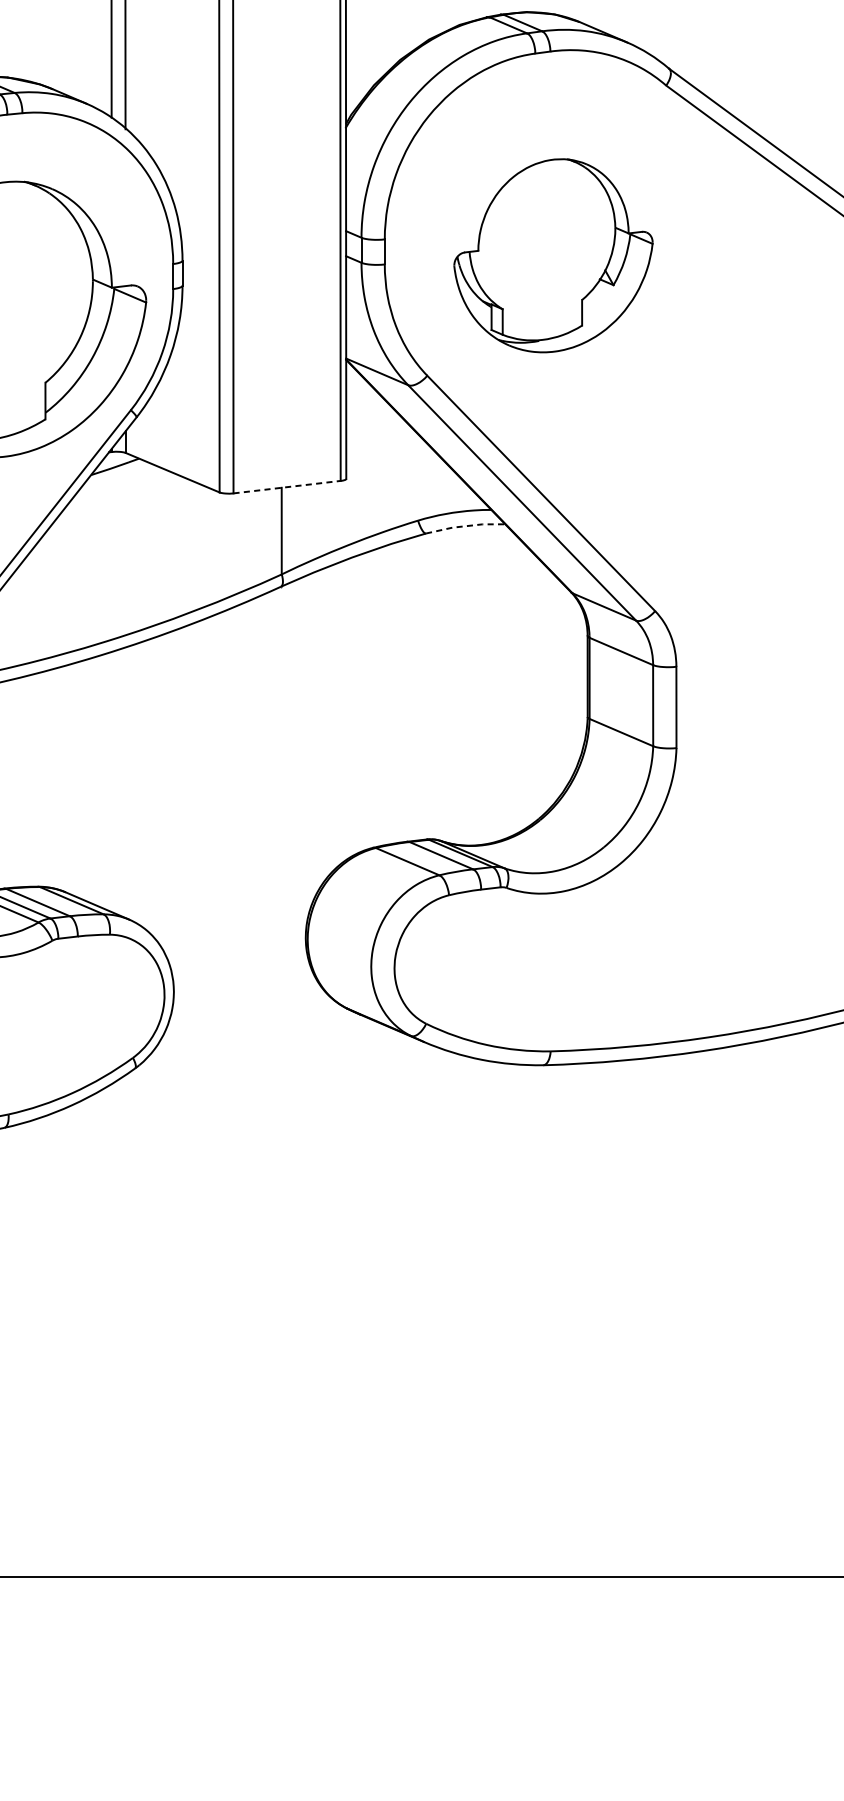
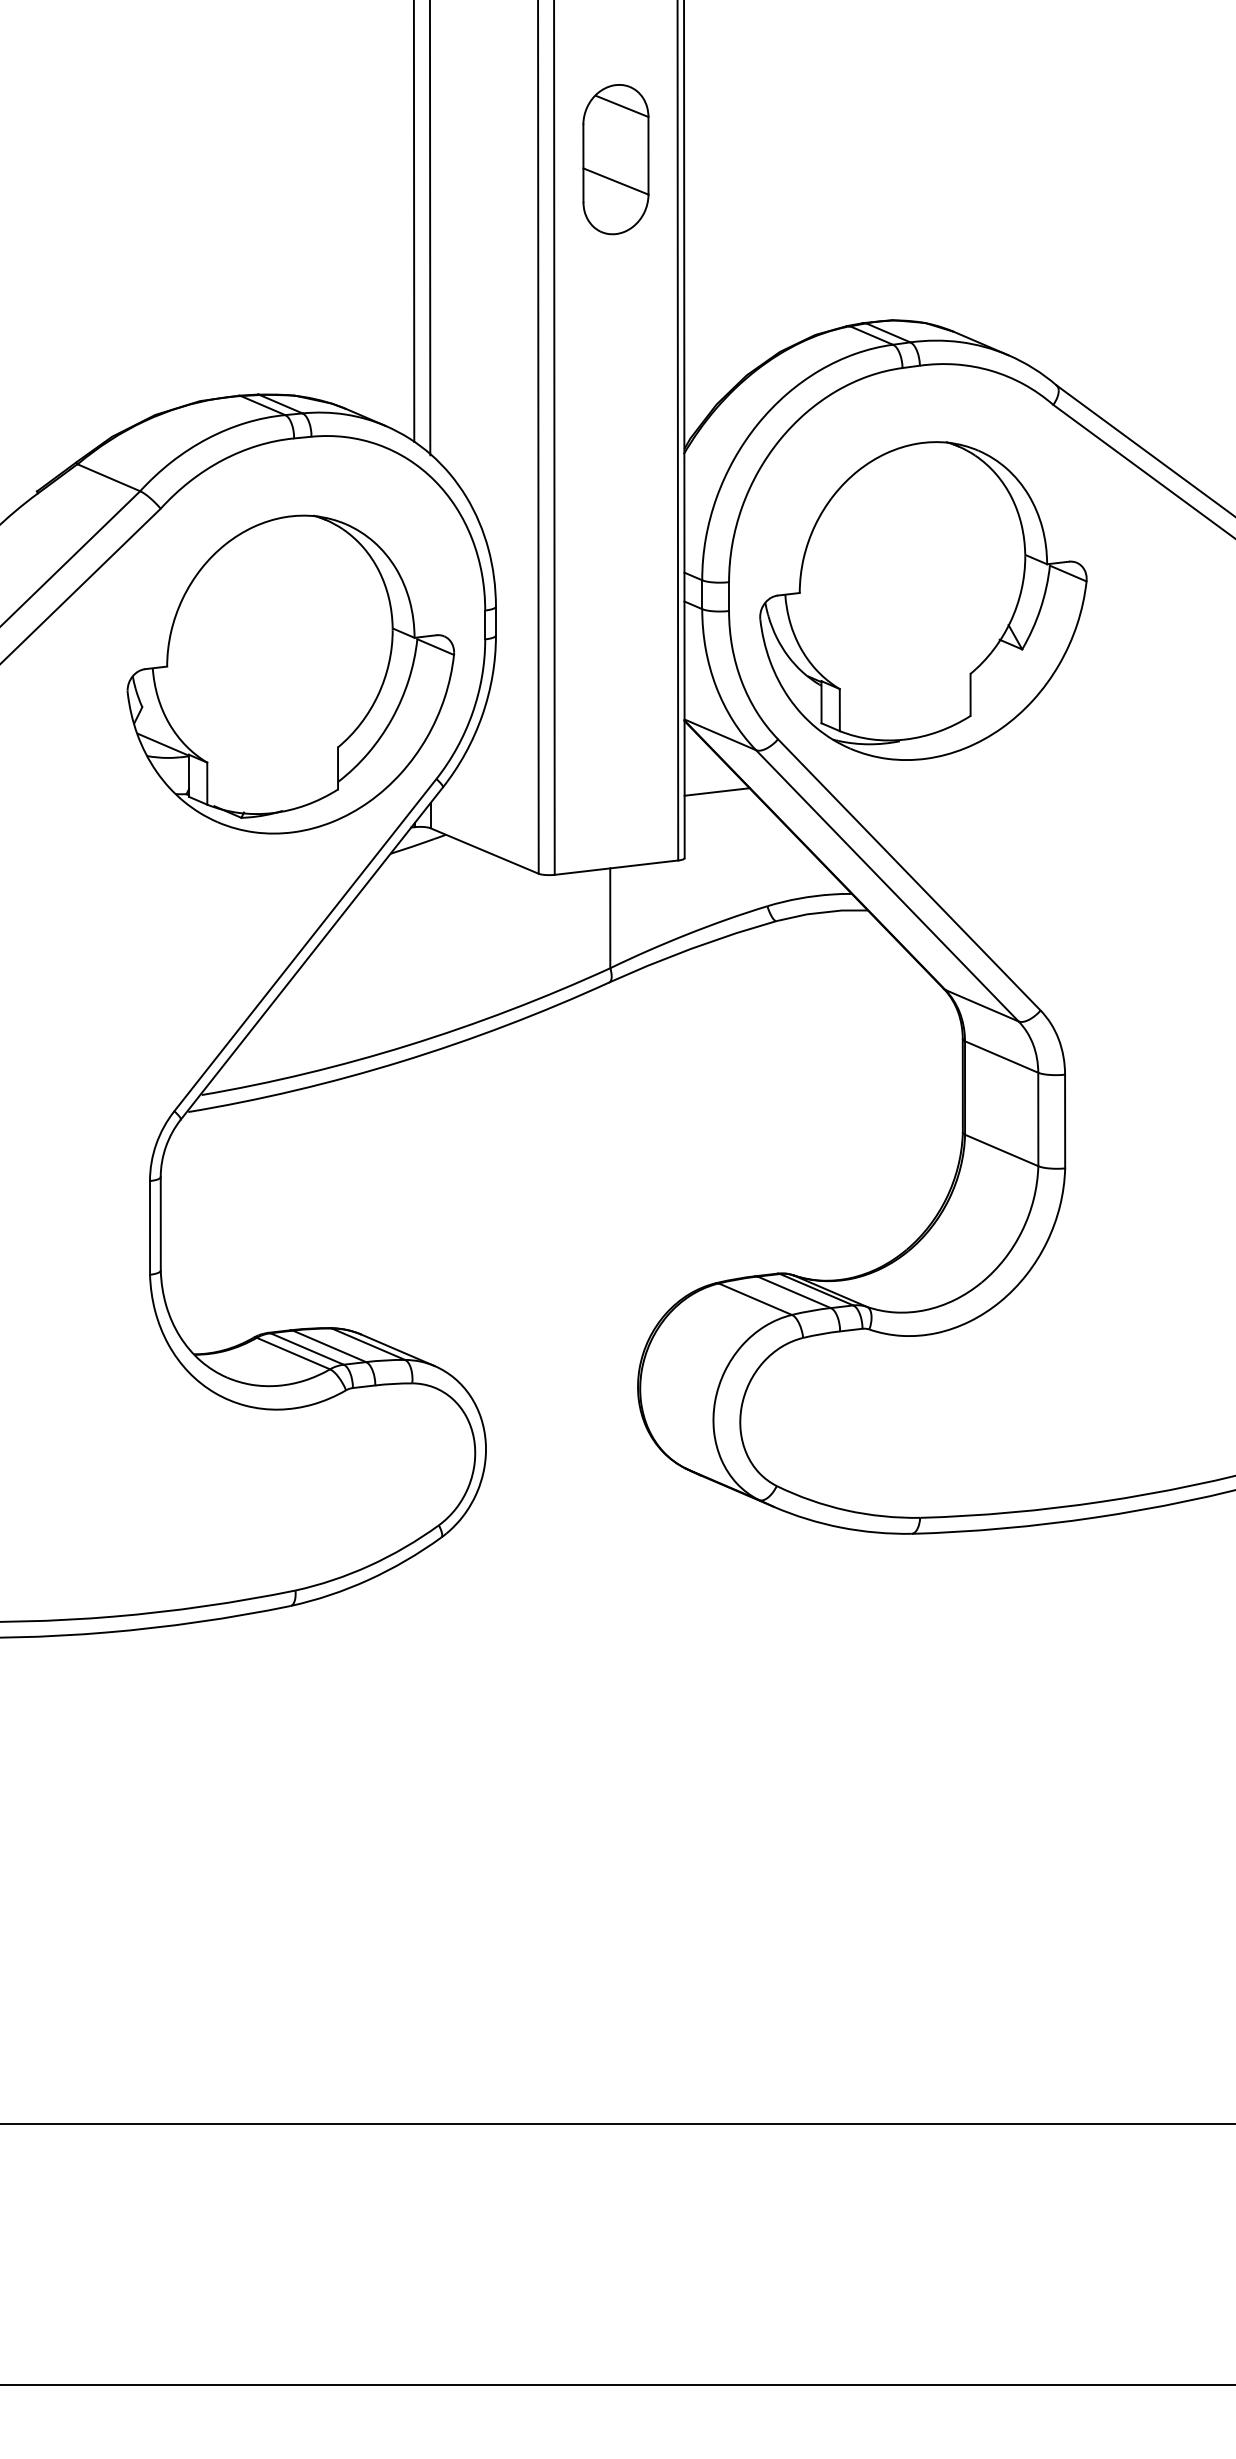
part: (553, 255) -> (923, 600), size x1.43
line: (373, 421) -> (716, 791), added
line: (287, 487) -> (616, 867), dashed -> solid
line: (465, 526) -> (821, 912), dashed -> solid

